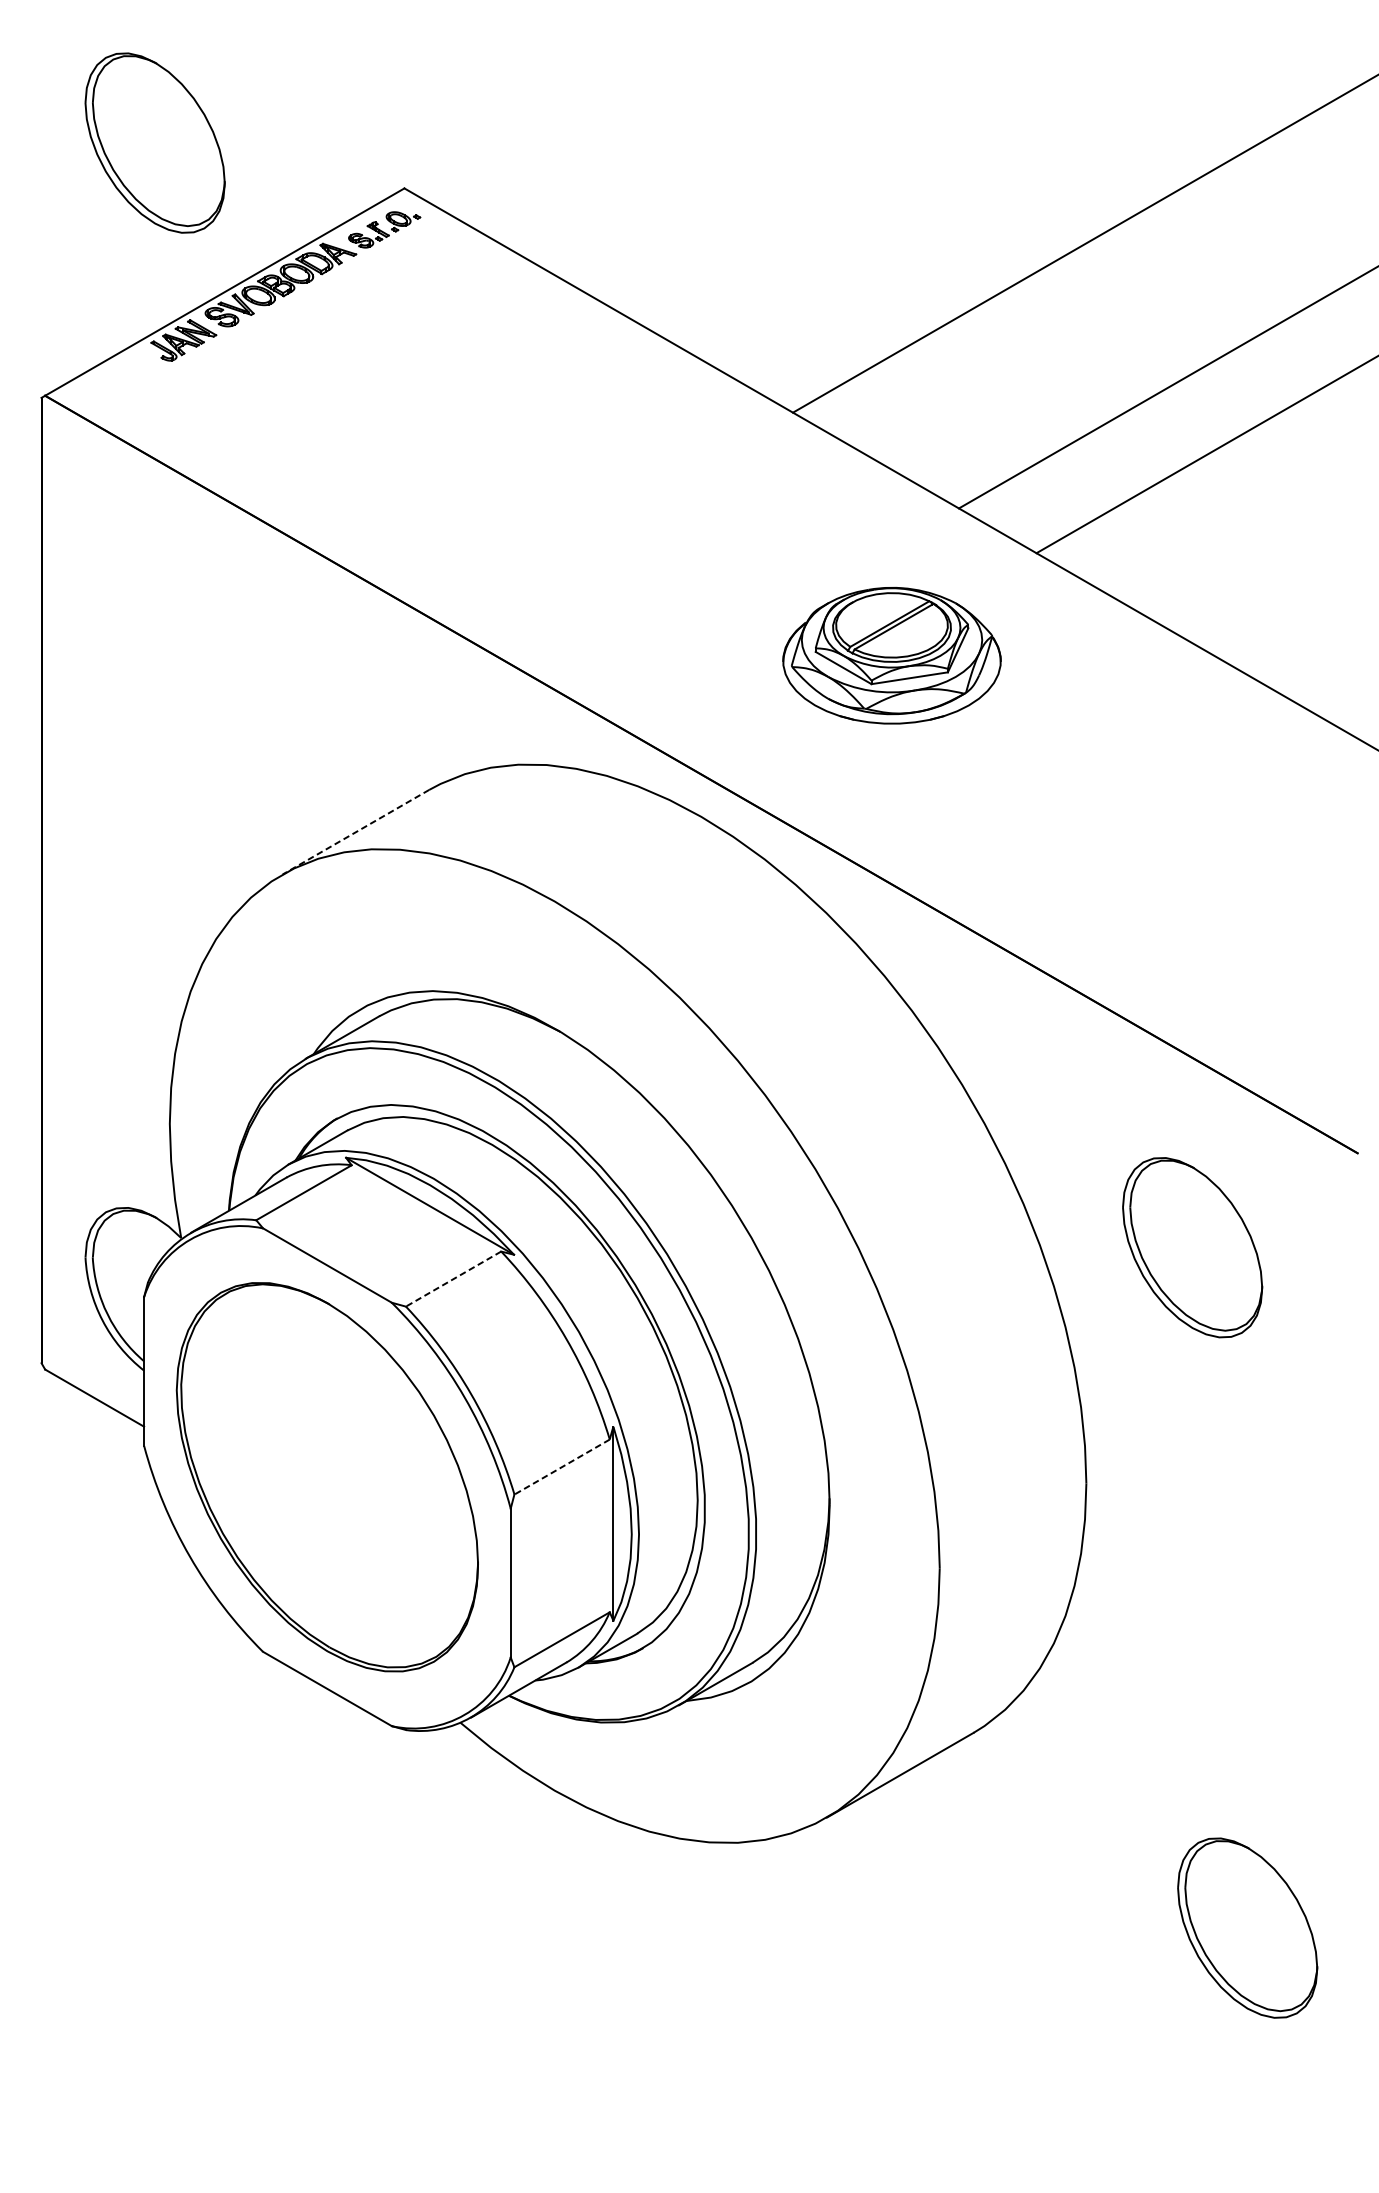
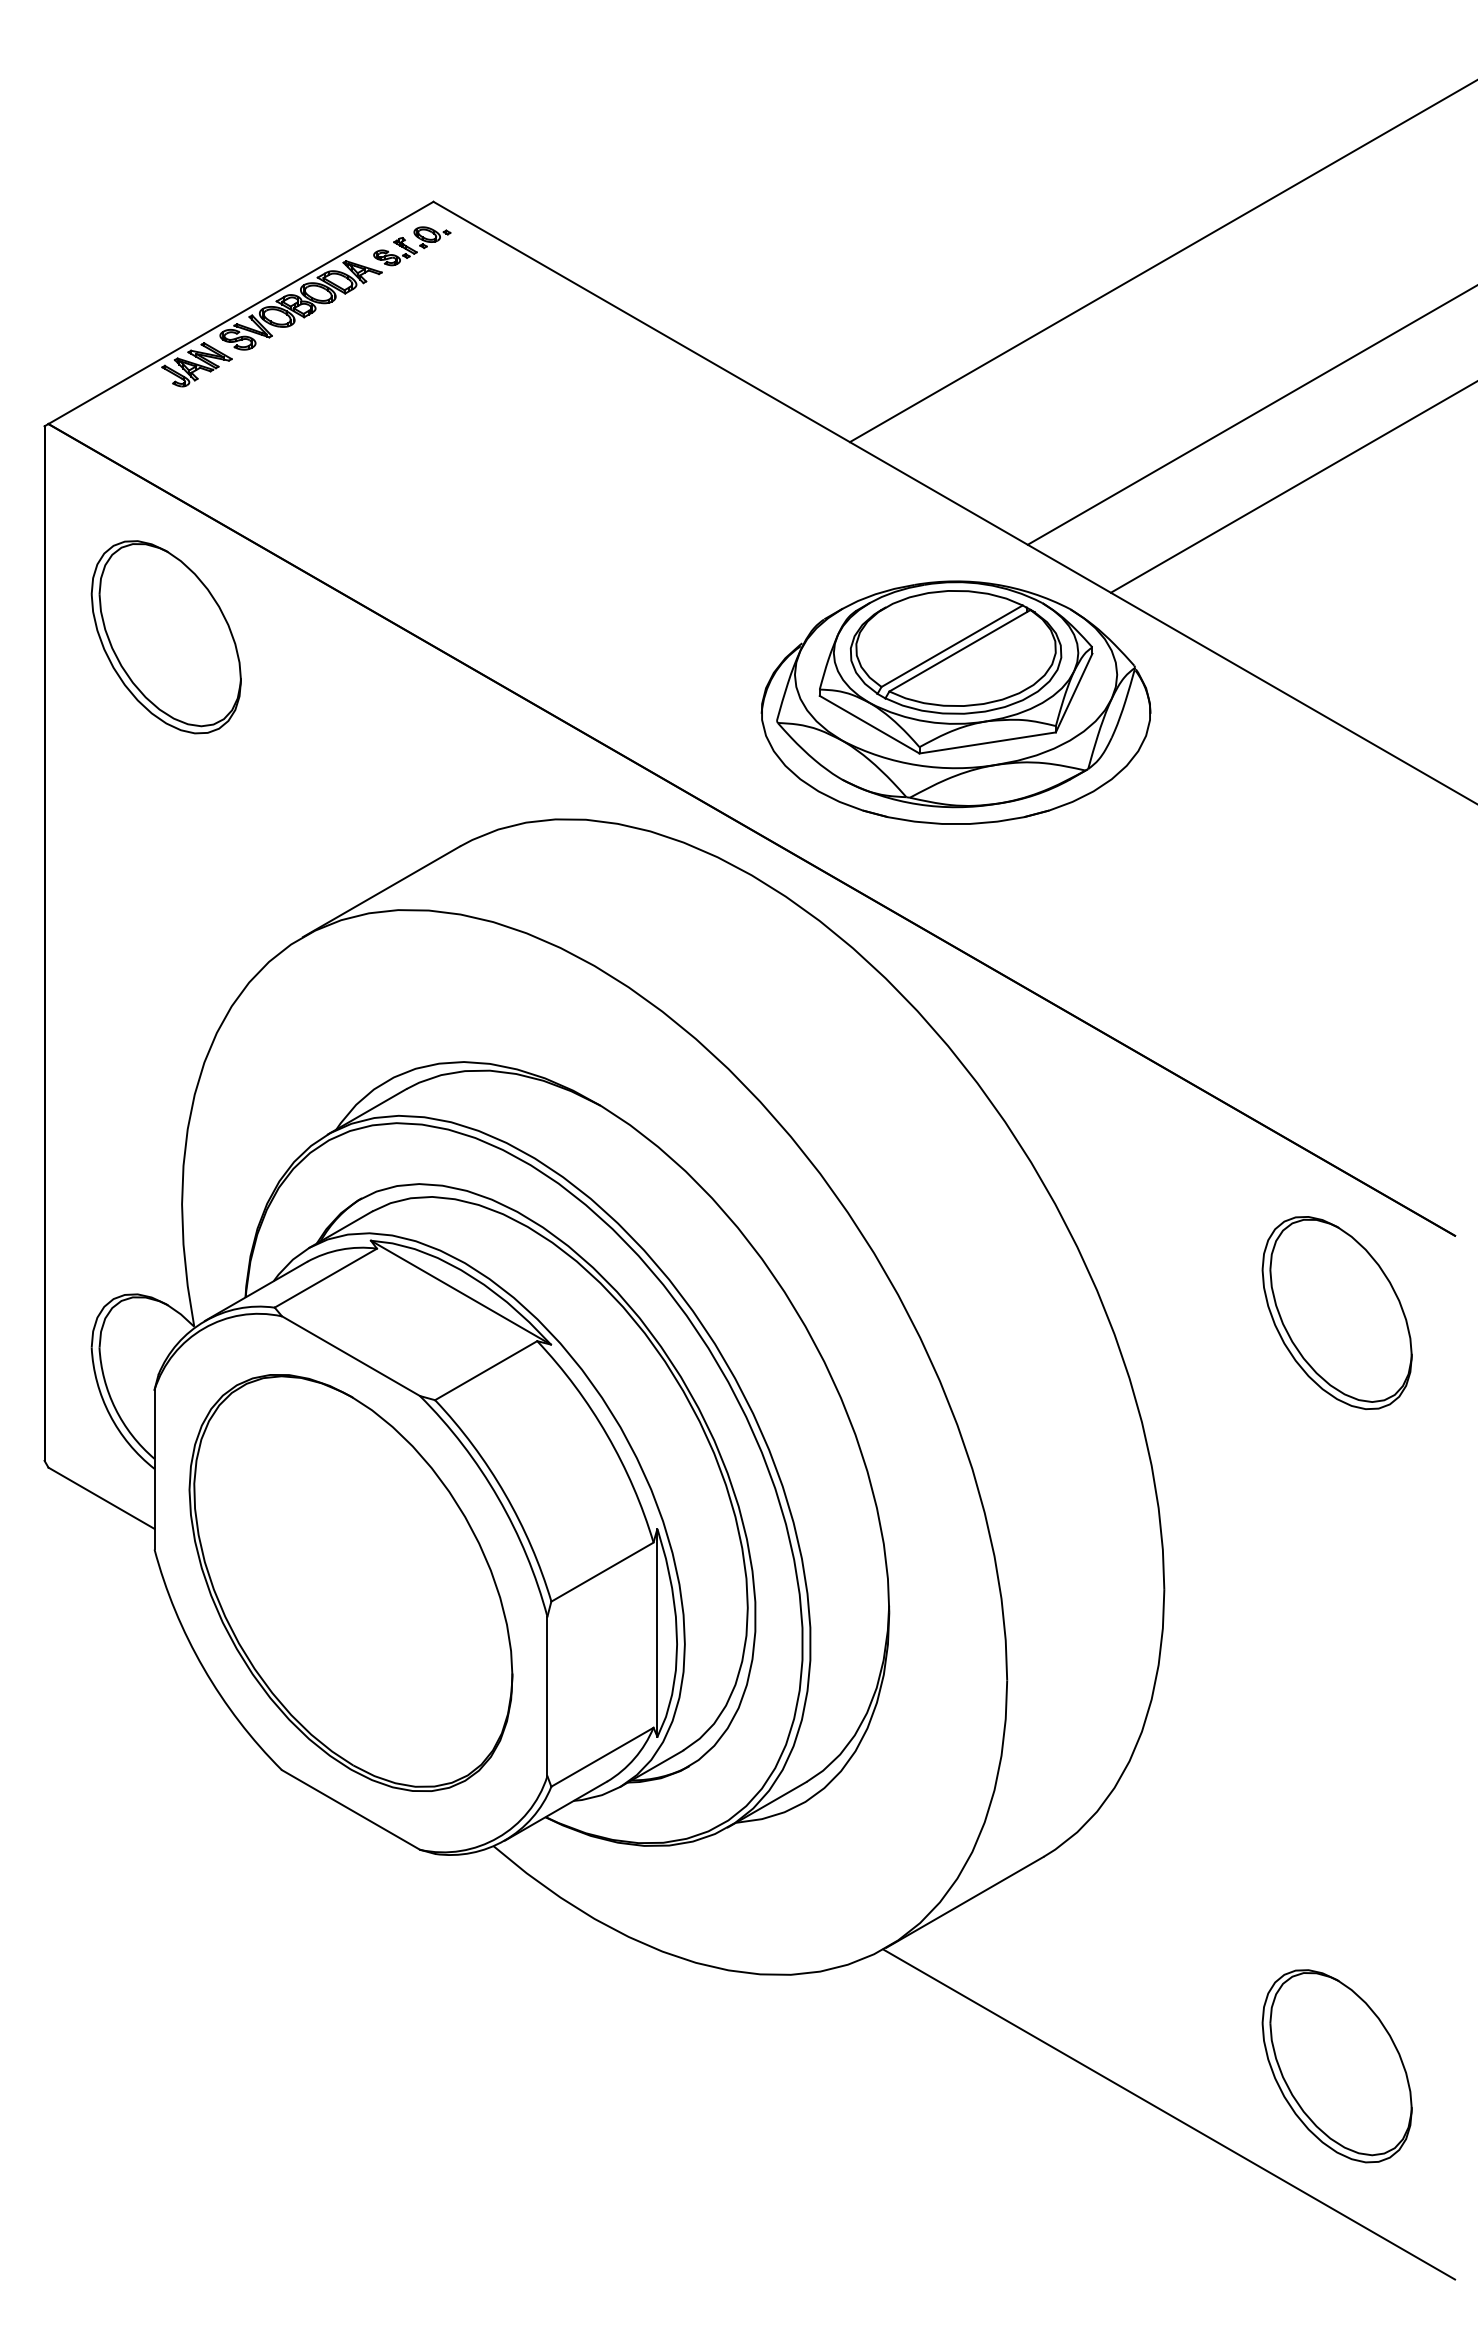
part: (154, 143) -> (165, 637), moved
part: (891, 655) -> (955, 702), size x1.67
line: (355, 831) -> (381, 891), dashed -> solid
part: (1191, 1247) -> (1336, 1312), moved
line: (453, 1278) -> (486, 1370), dashed -> solid
line: (562, 1467) -> (602, 1572), dashed -> solid
line: (1091, 1973) -> (1169, 2114), added

